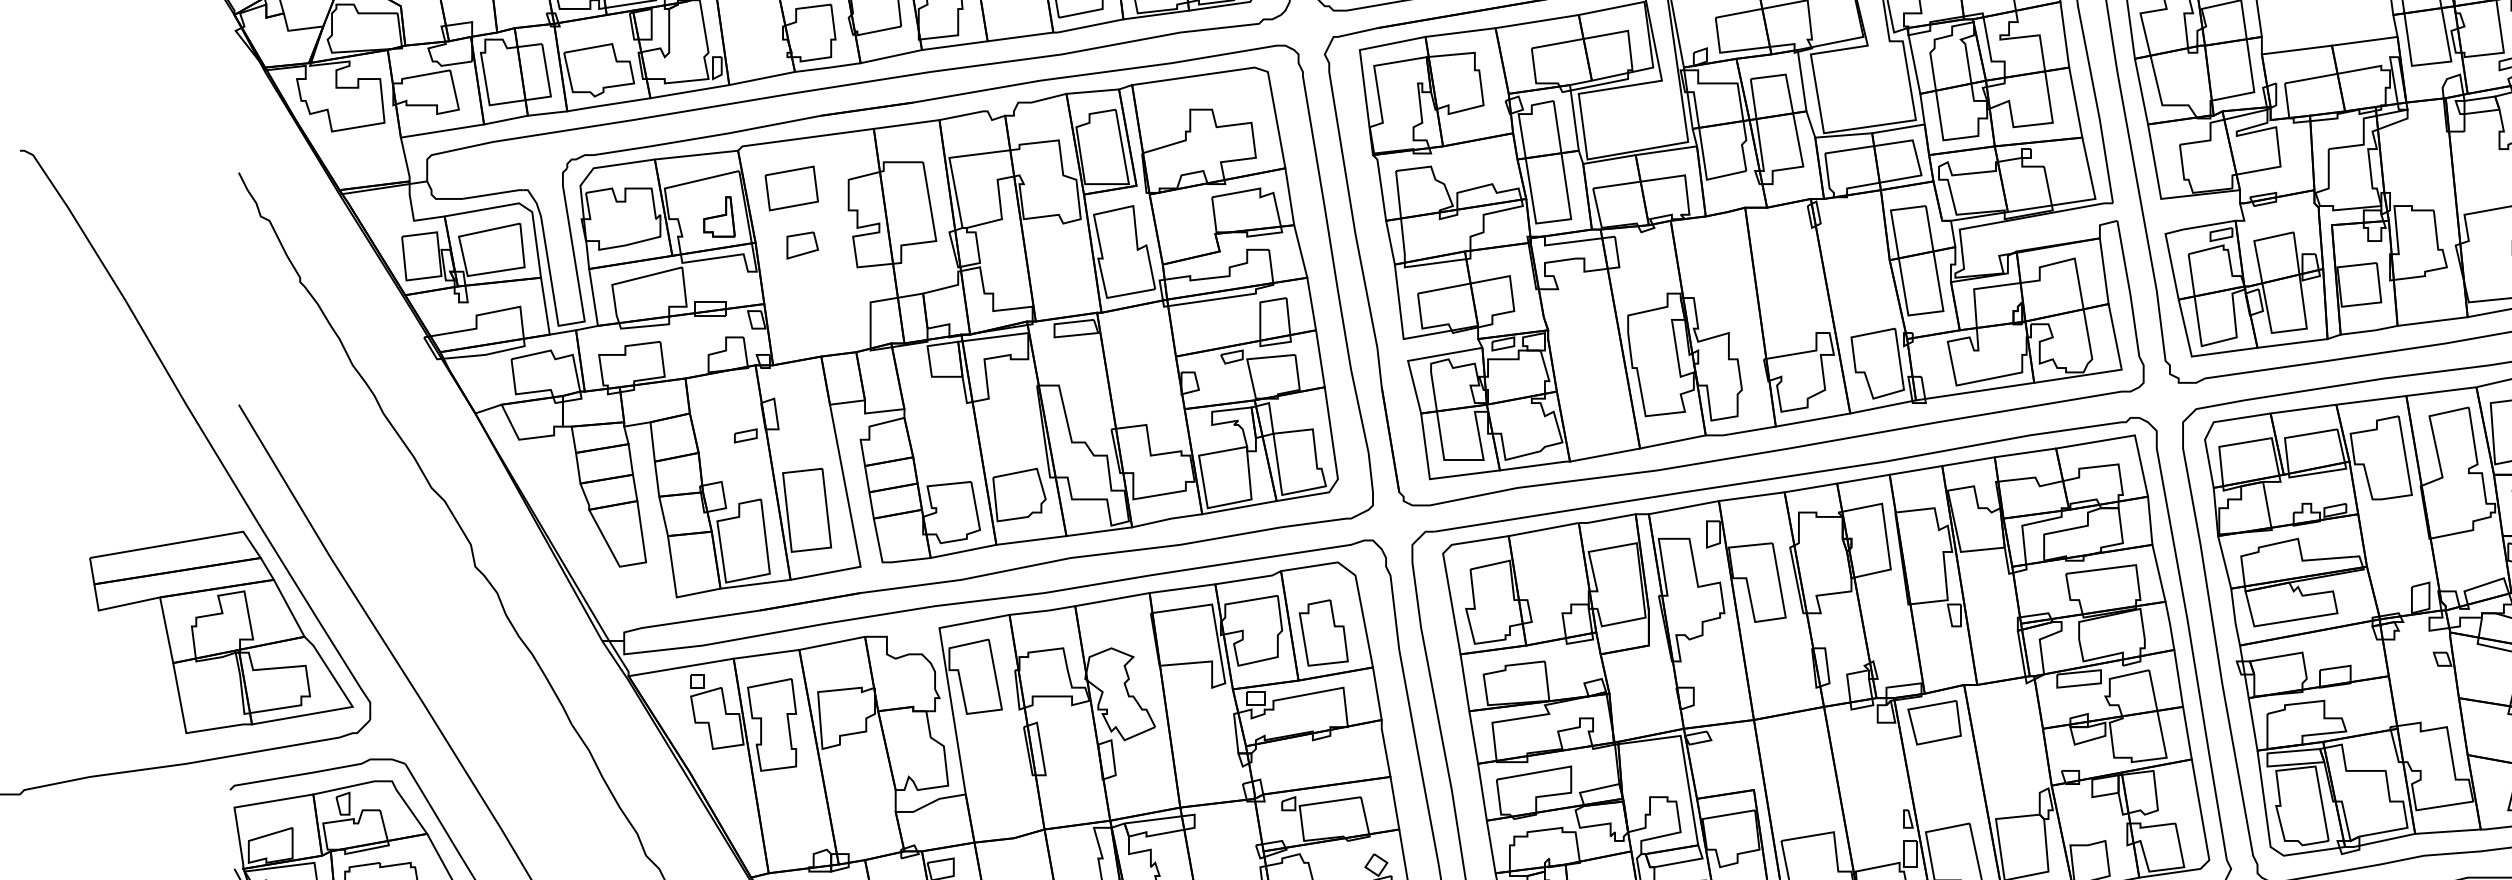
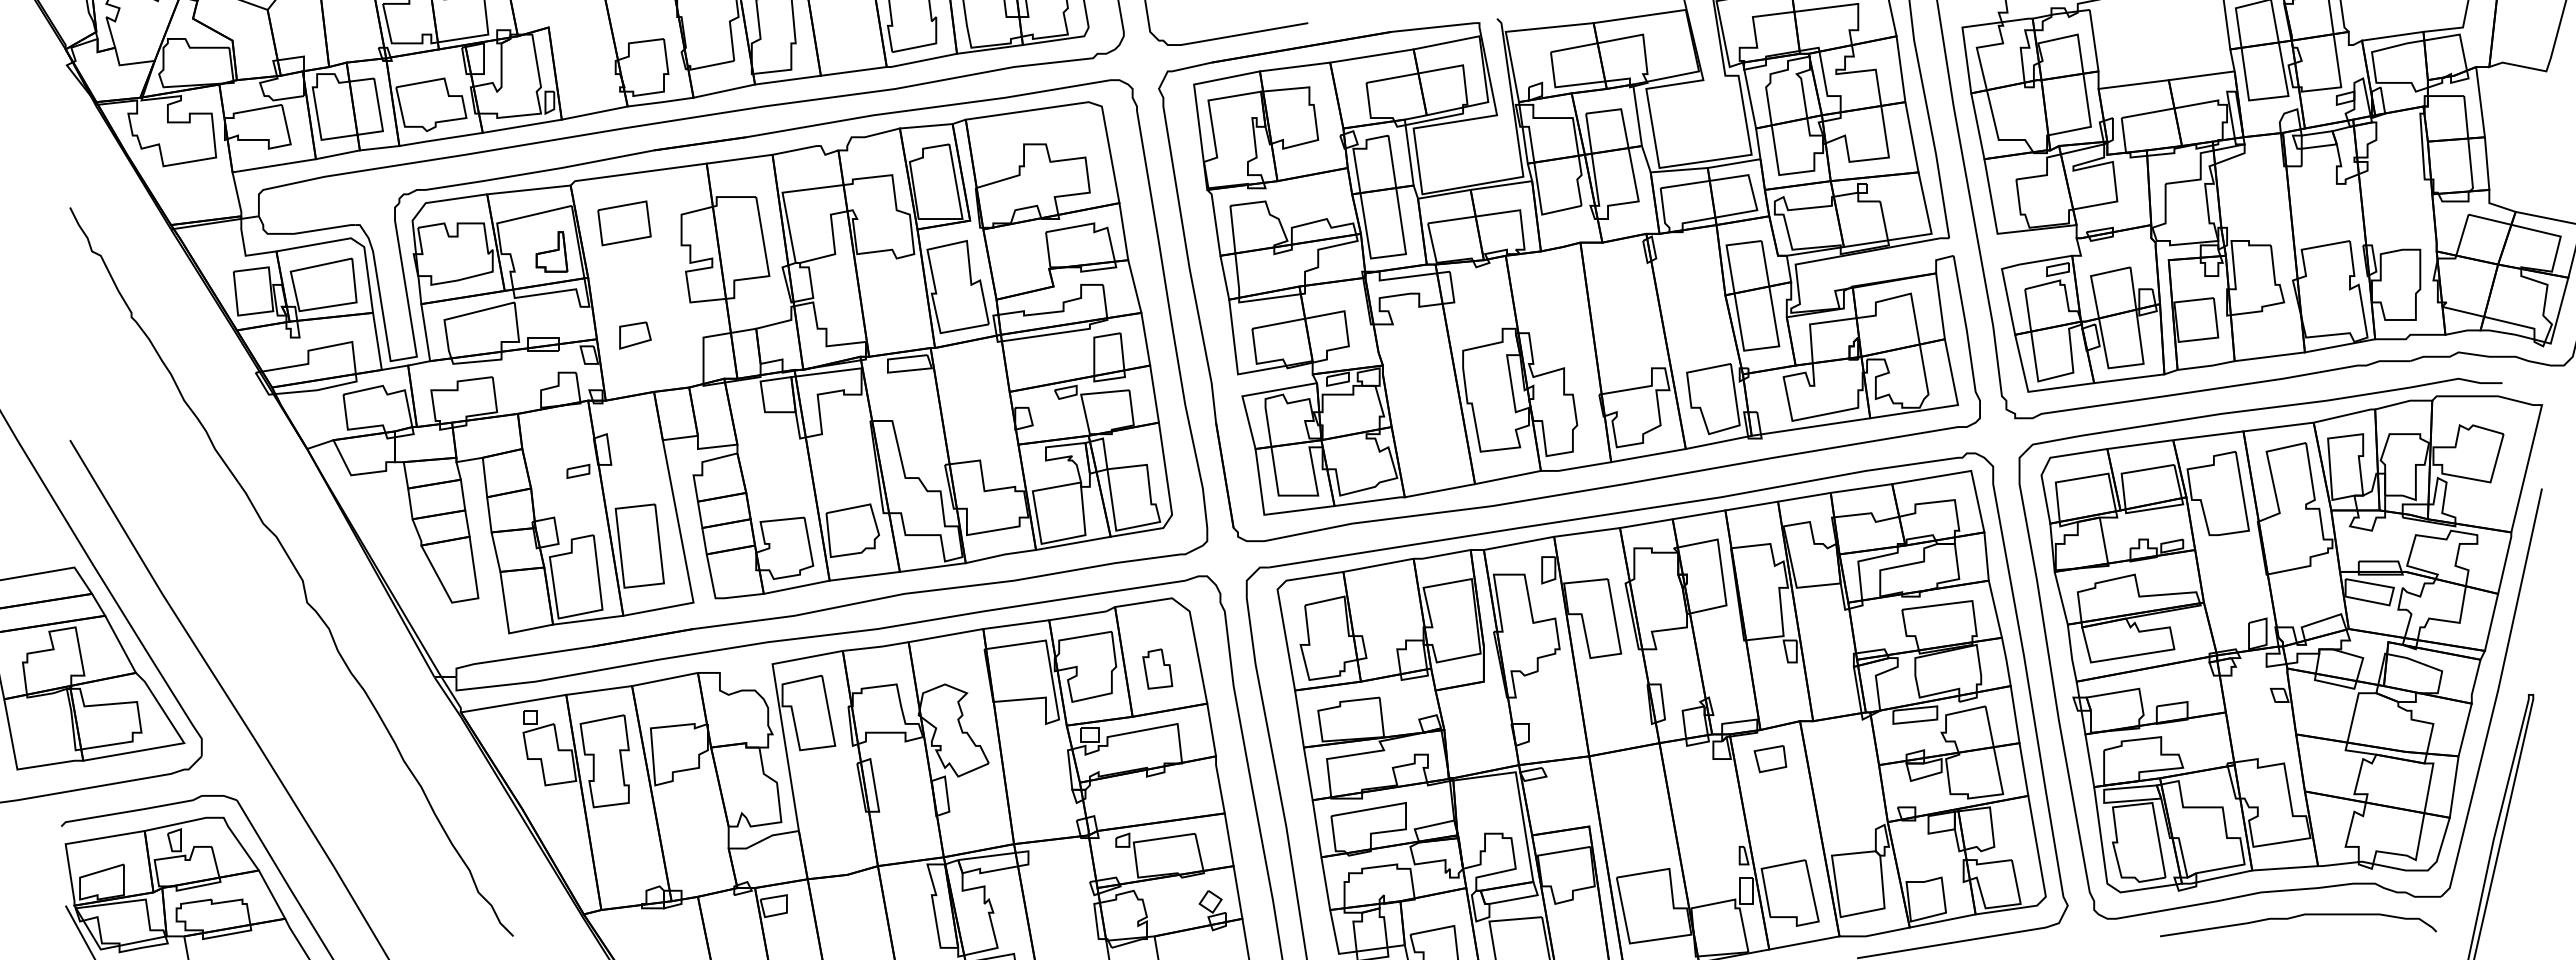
part: (802, 245) -> (635, 335), moved
part: (1323, 632) -> (1157, 668), size x0.6
part: (1934, 722) -> (1770, 758), size x0.6

